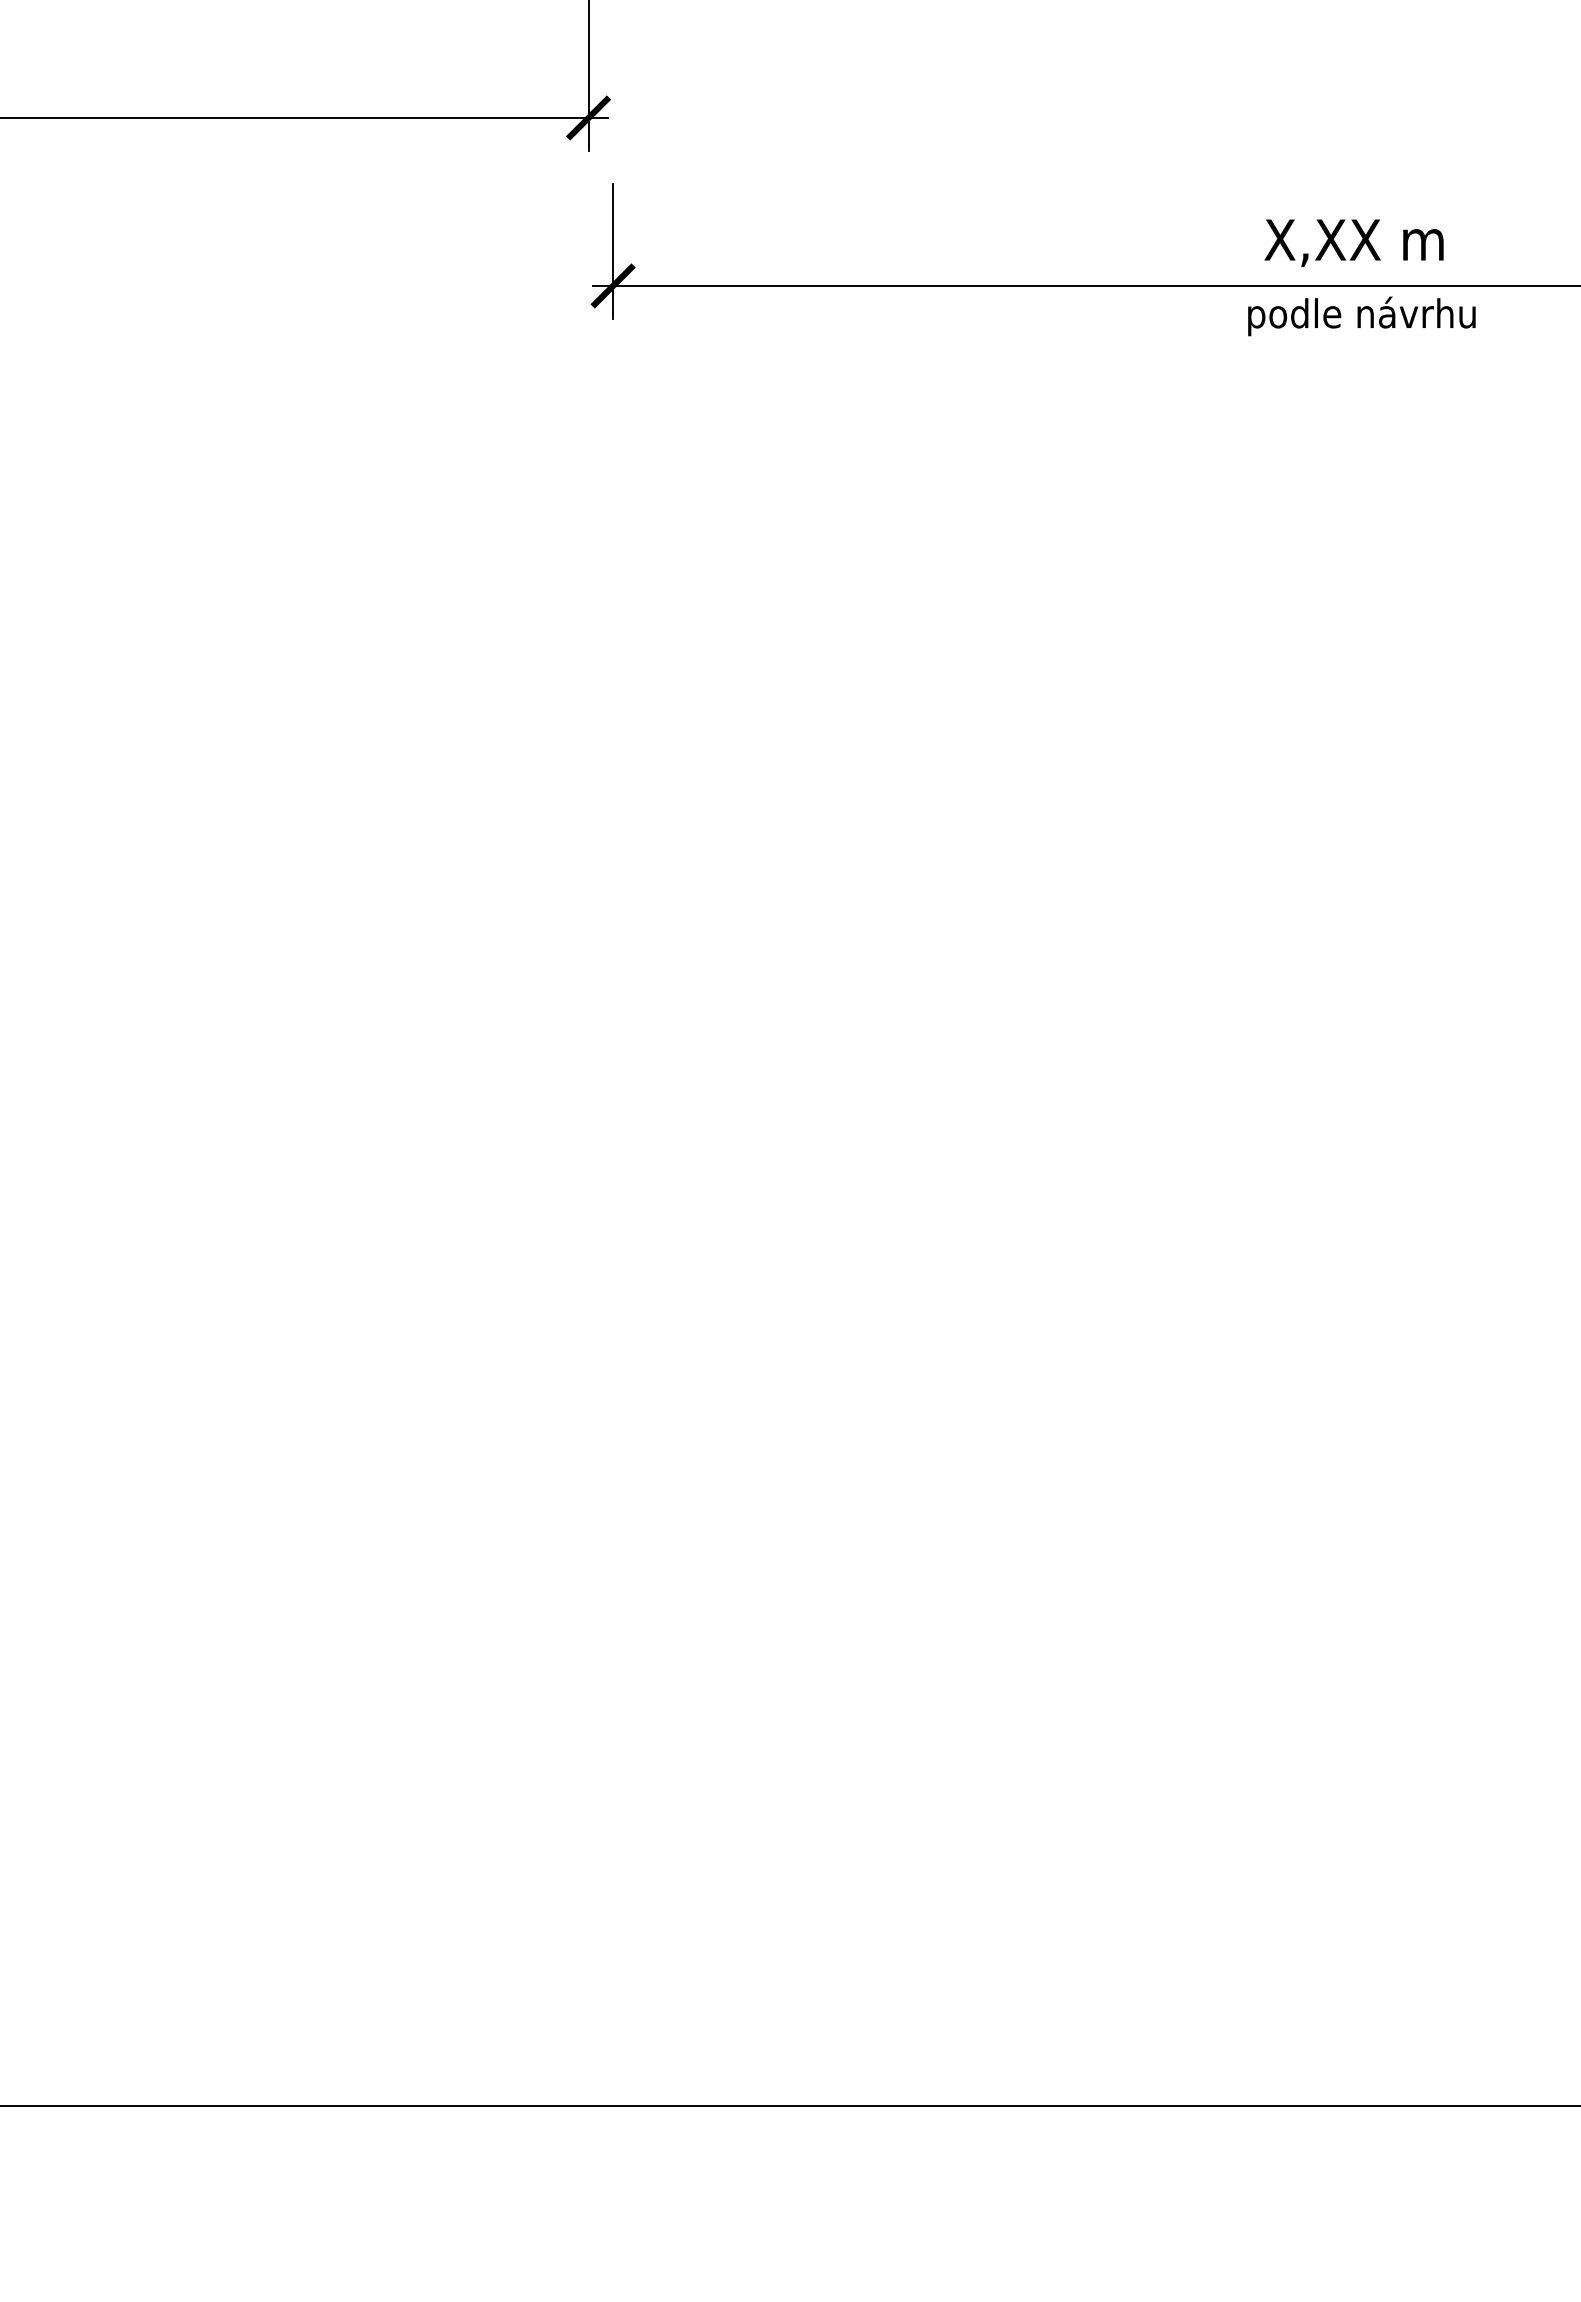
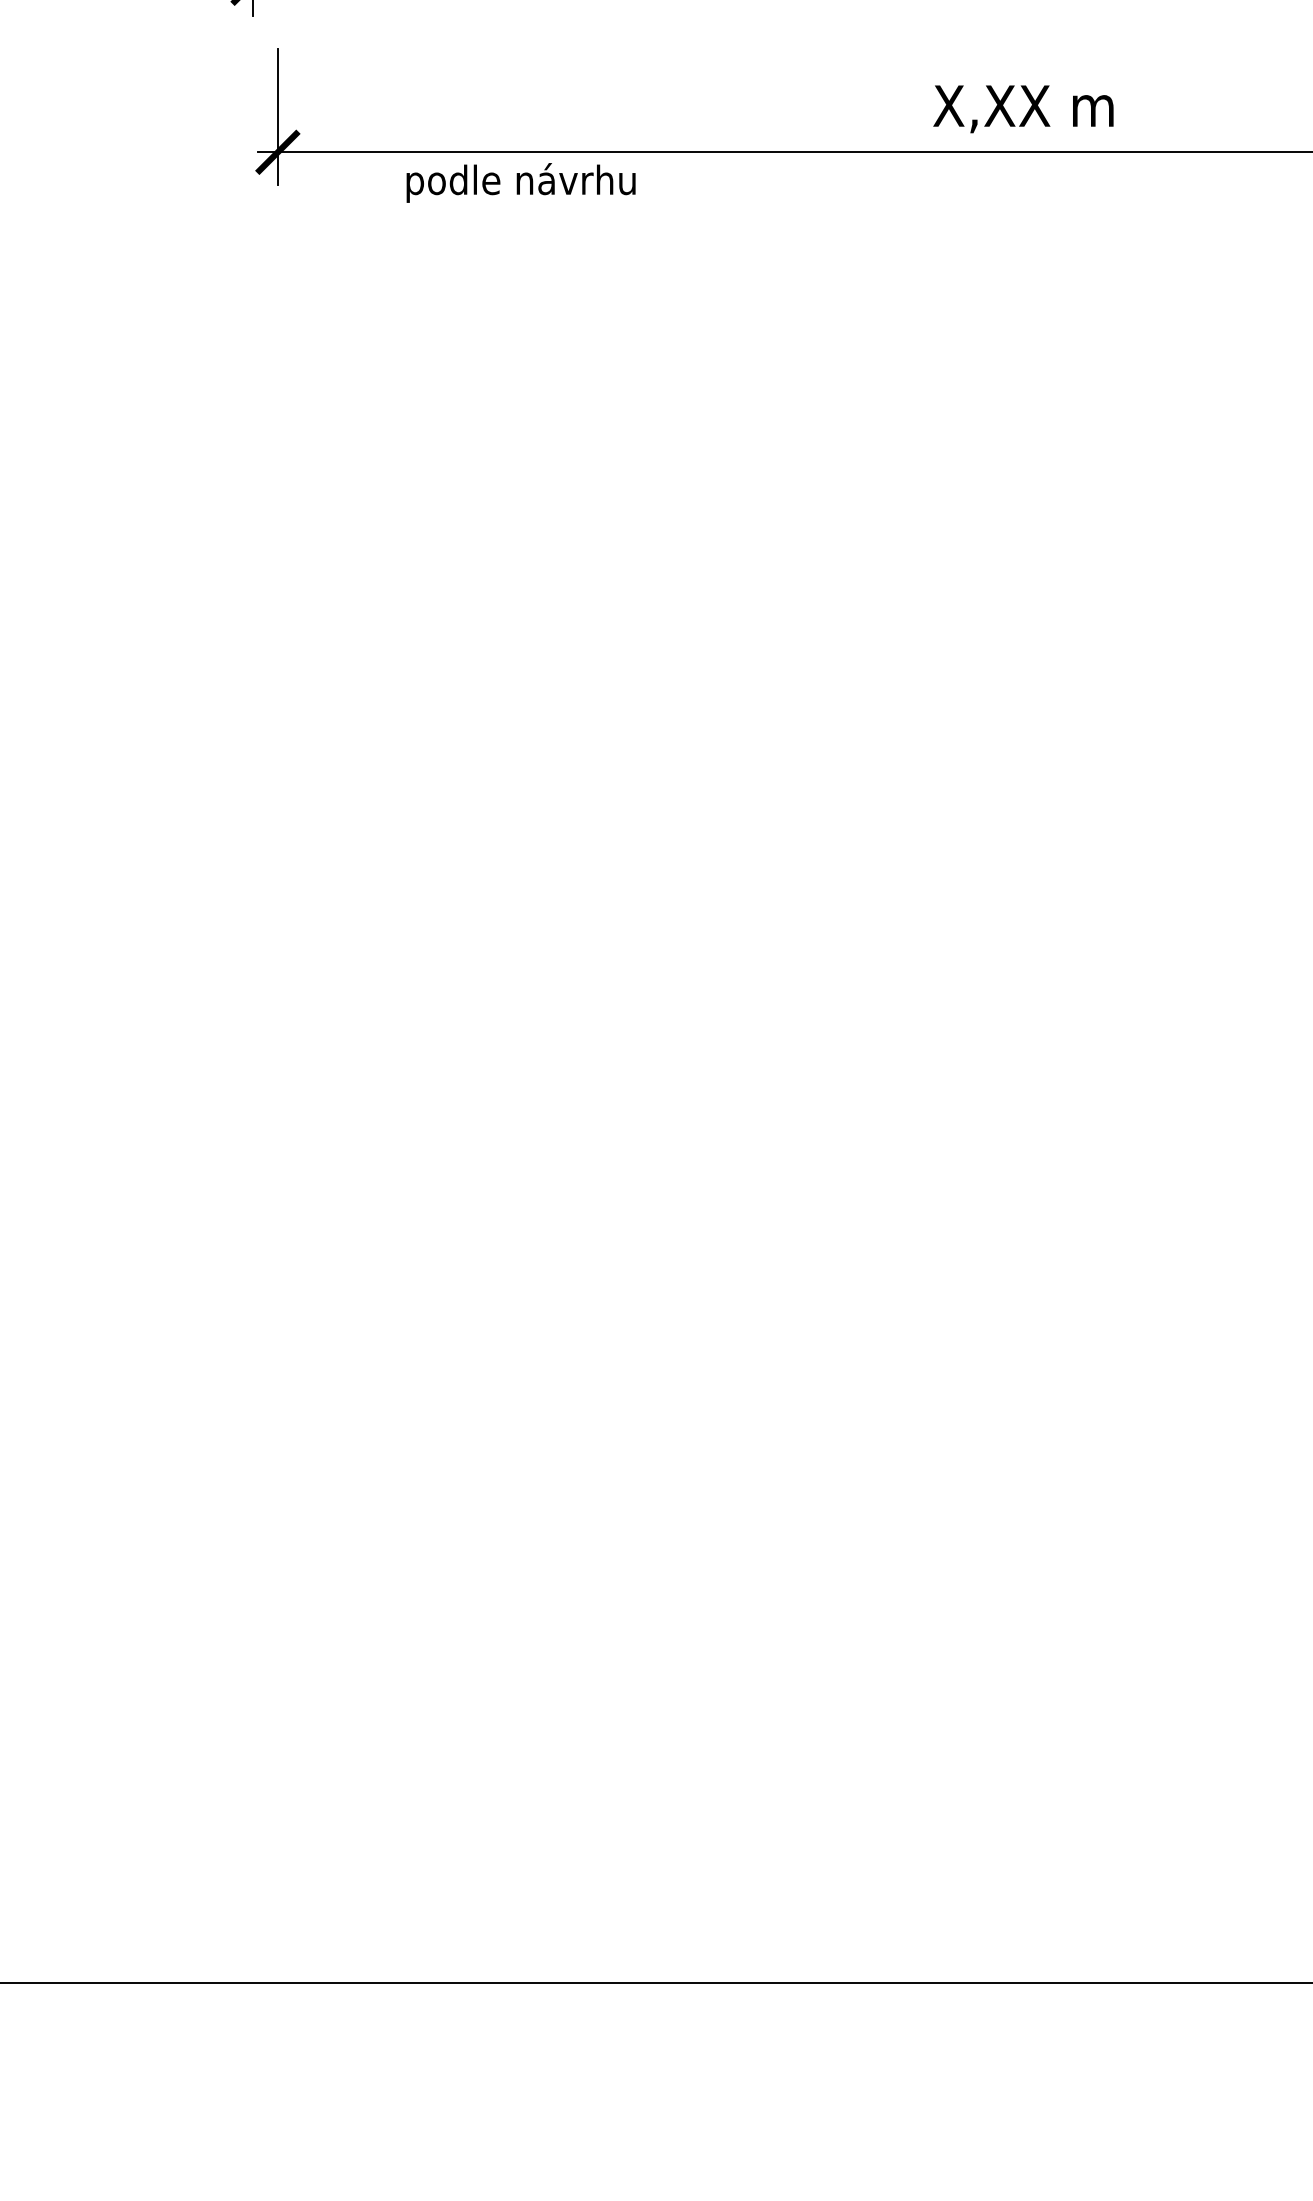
text: (1361, 316) -> (520, 183), moved

